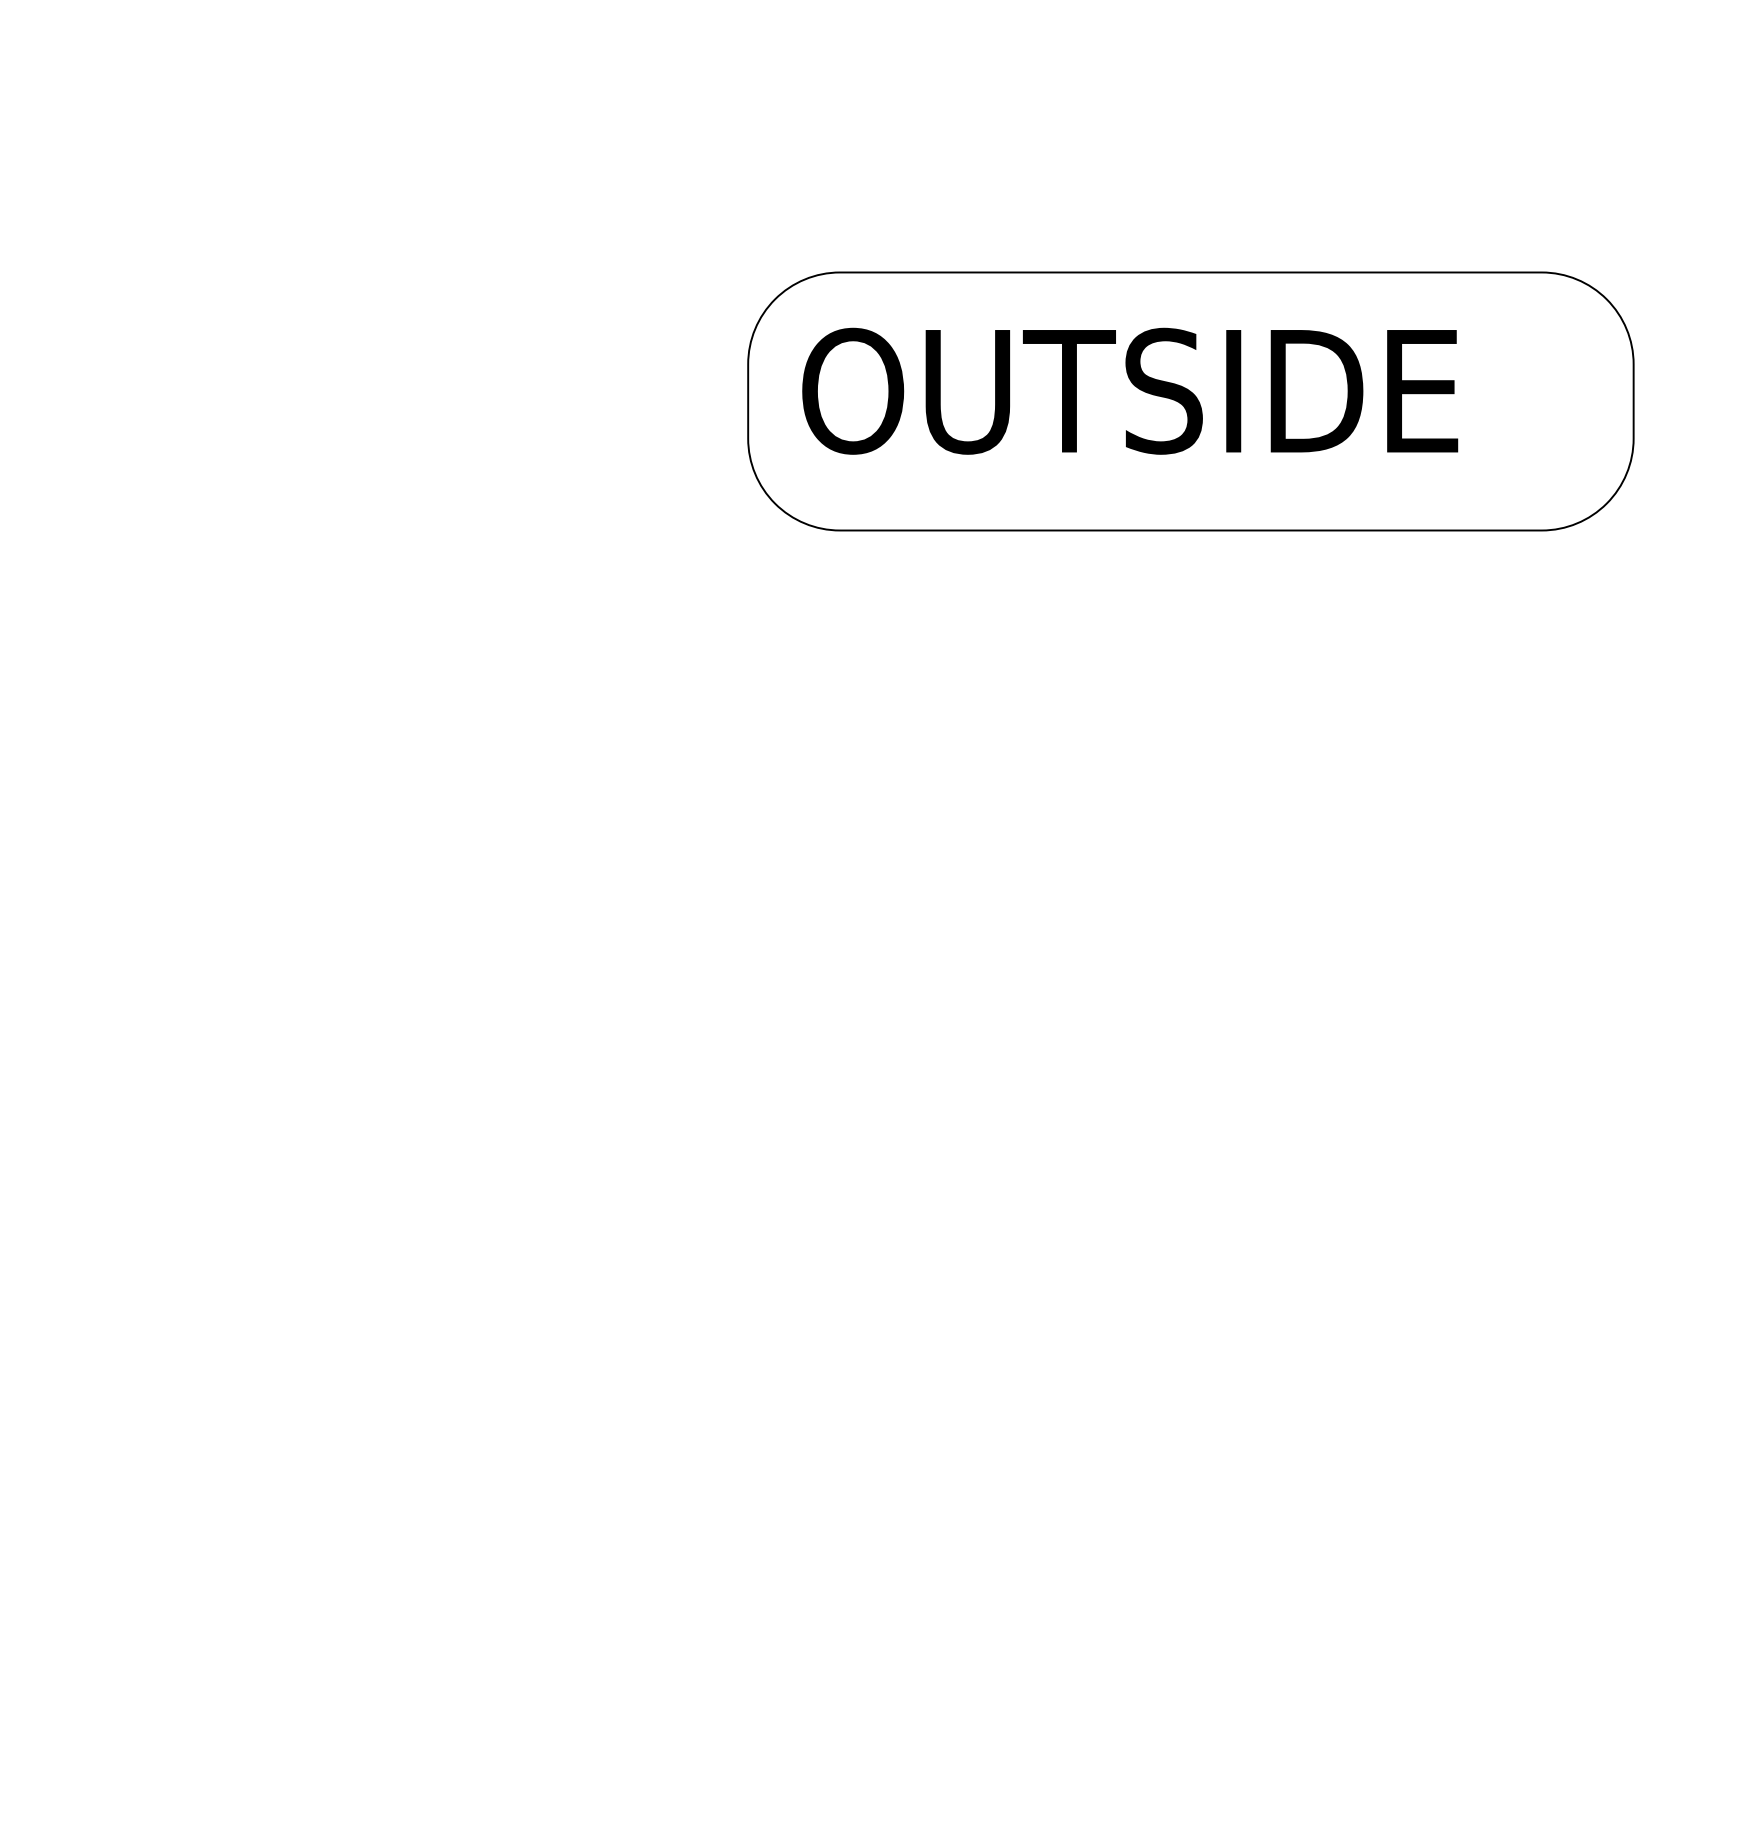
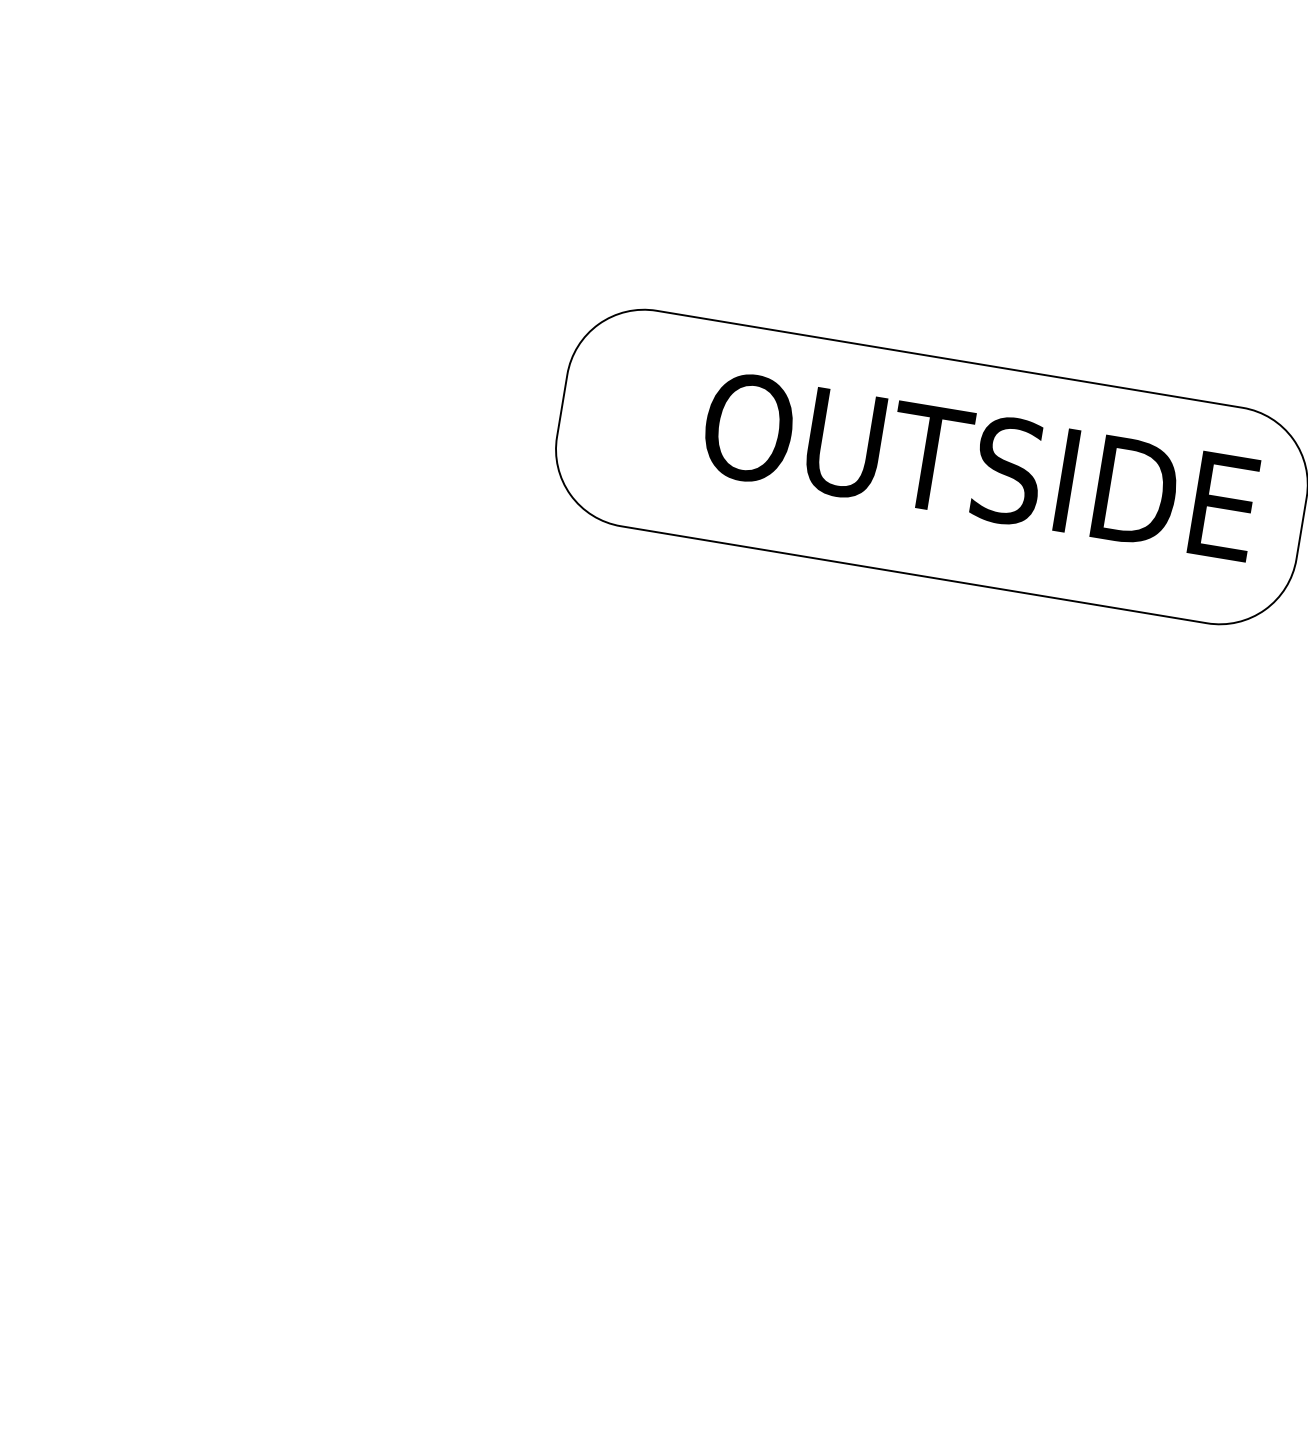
text: (1130, 390) -> (980, 465), moved

